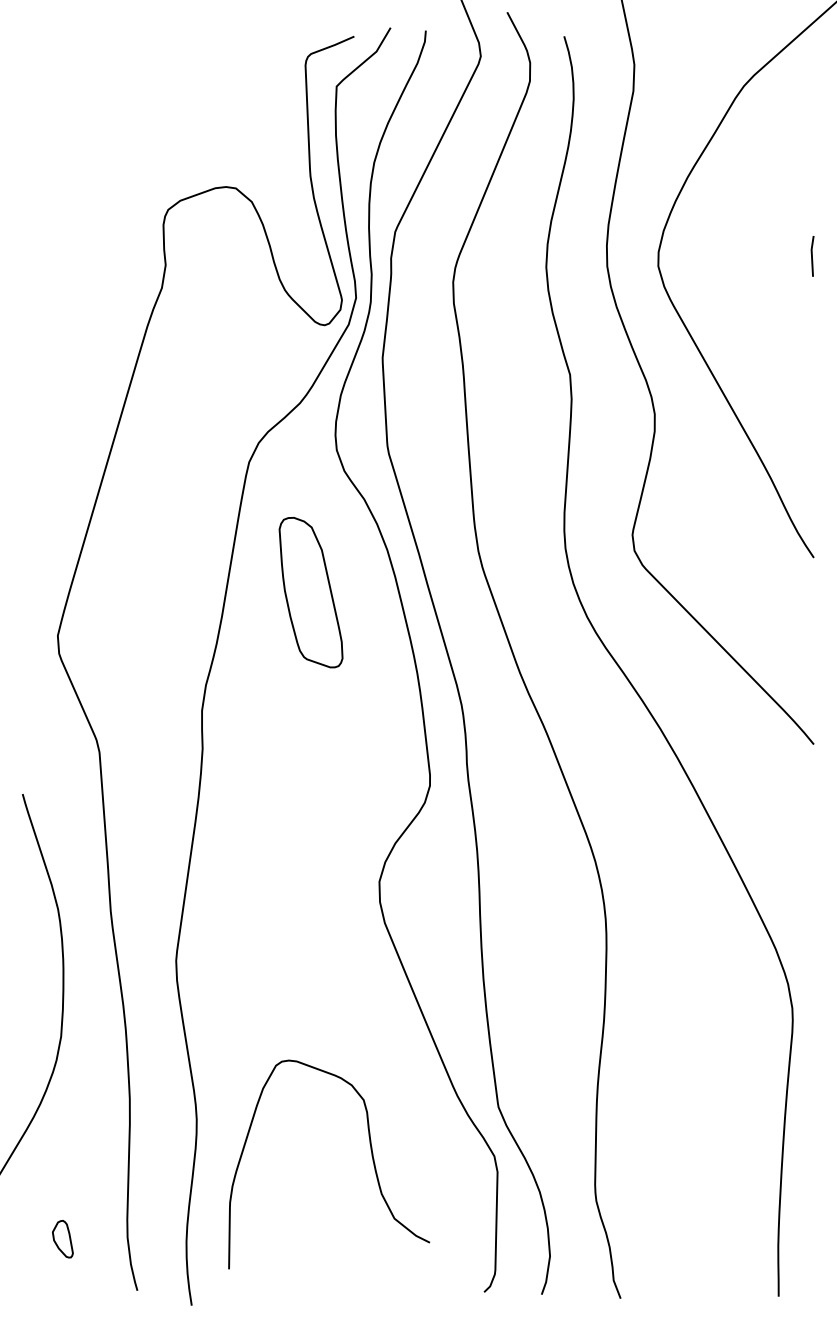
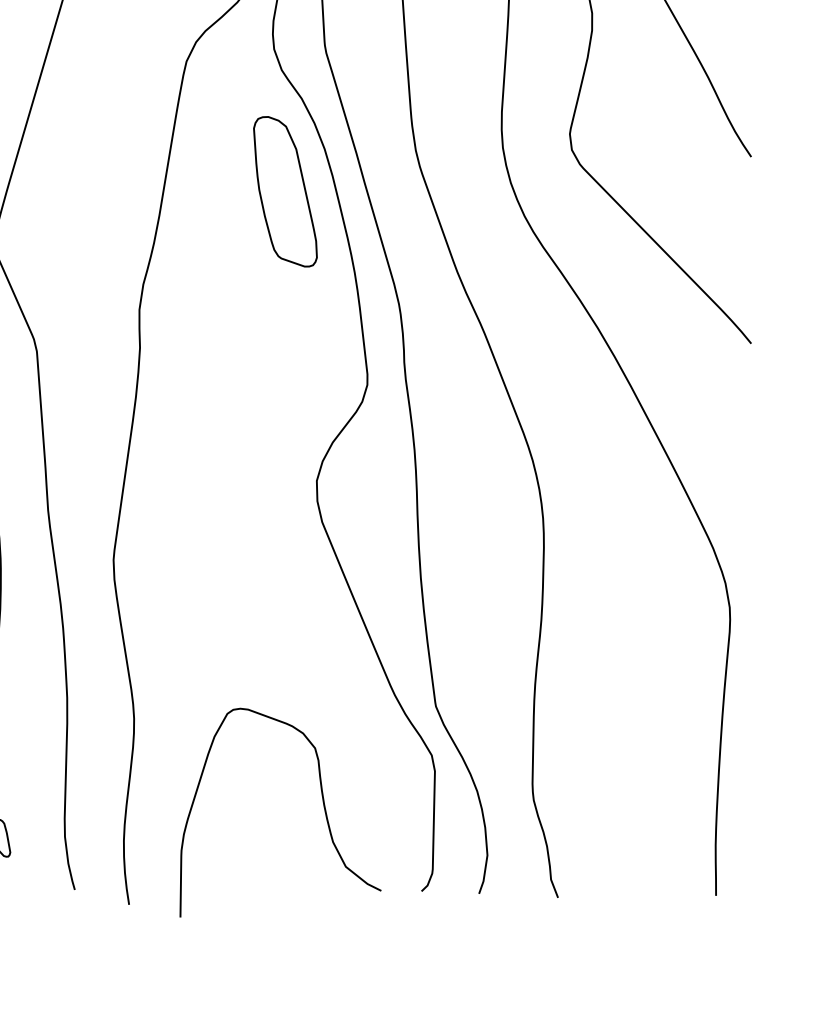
part: (310, 592) -> (284, 191), moved
curve: (371, 1156) -> (322, 804), moved

